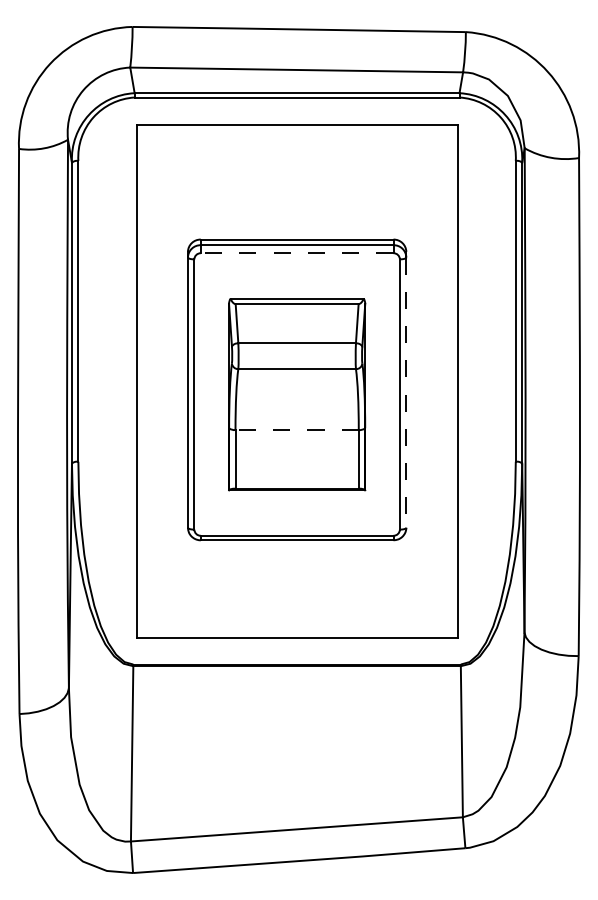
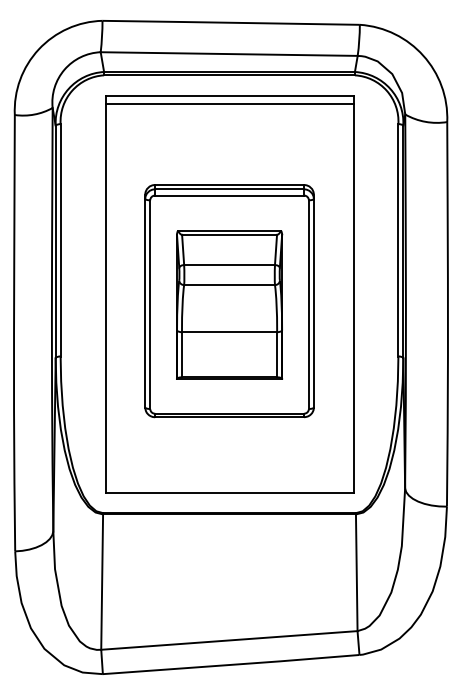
line: (297, 133) -> (229, 103), added
line: (297, 253) -> (229, 195), dashed -> solid
line: (405, 393) -> (313, 303), dashed -> solid
line: (297, 430) -> (229, 332), dashed -> solid

